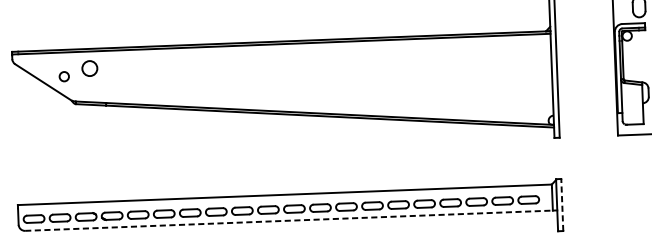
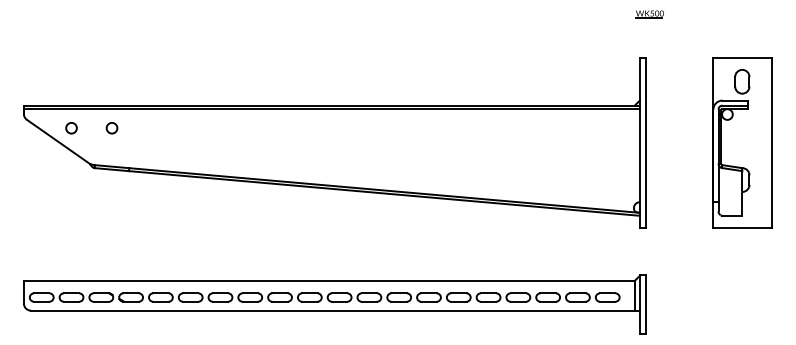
circle: (89, 68) -> (111, 128), size x0.62
circle: (64, 76) -> (71, 128), moved
line: (561, 204) -> (645, 304), dashed -> solid
line: (288, 220) -> (332, 310), dashed -> solid

